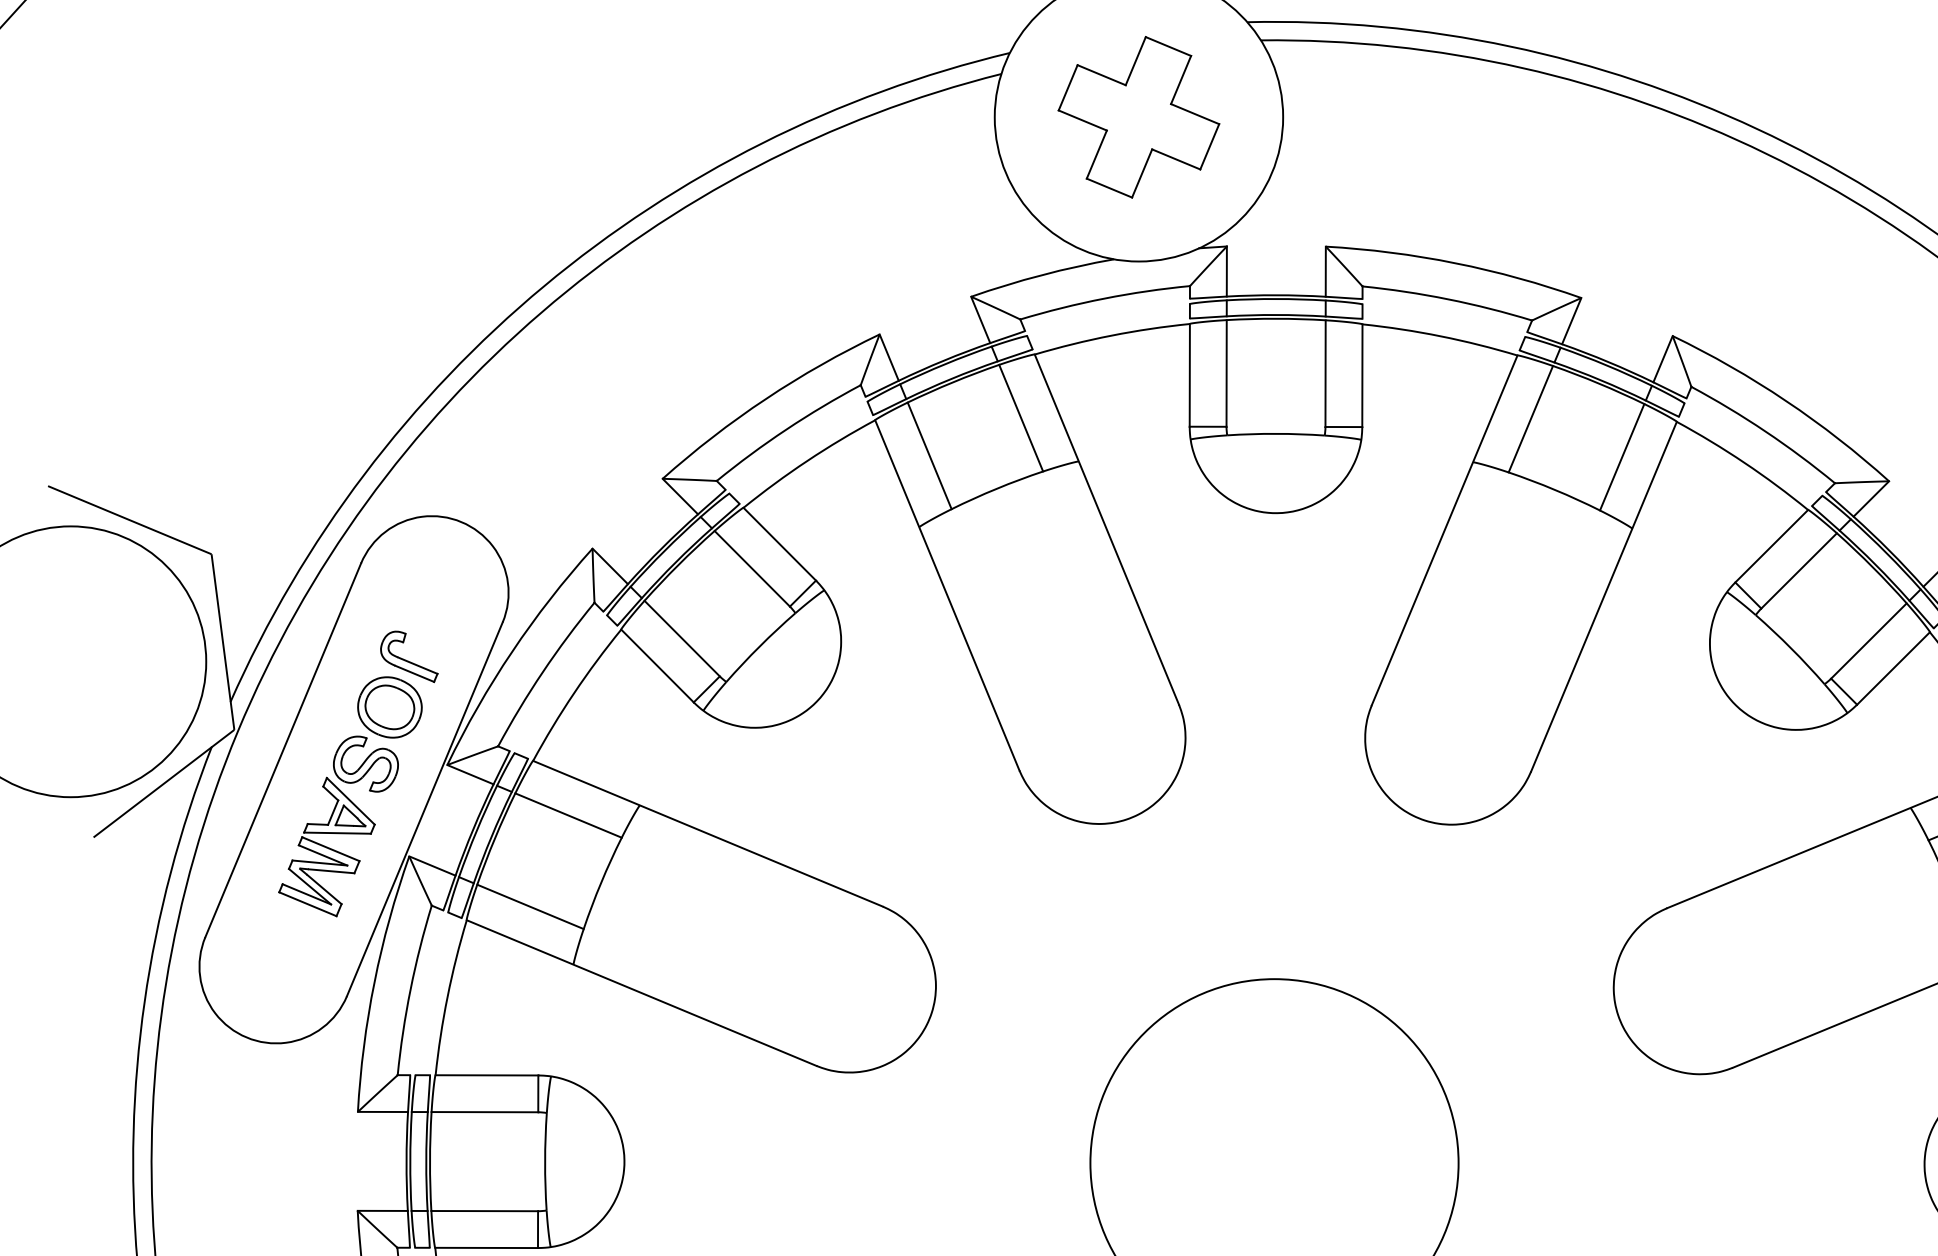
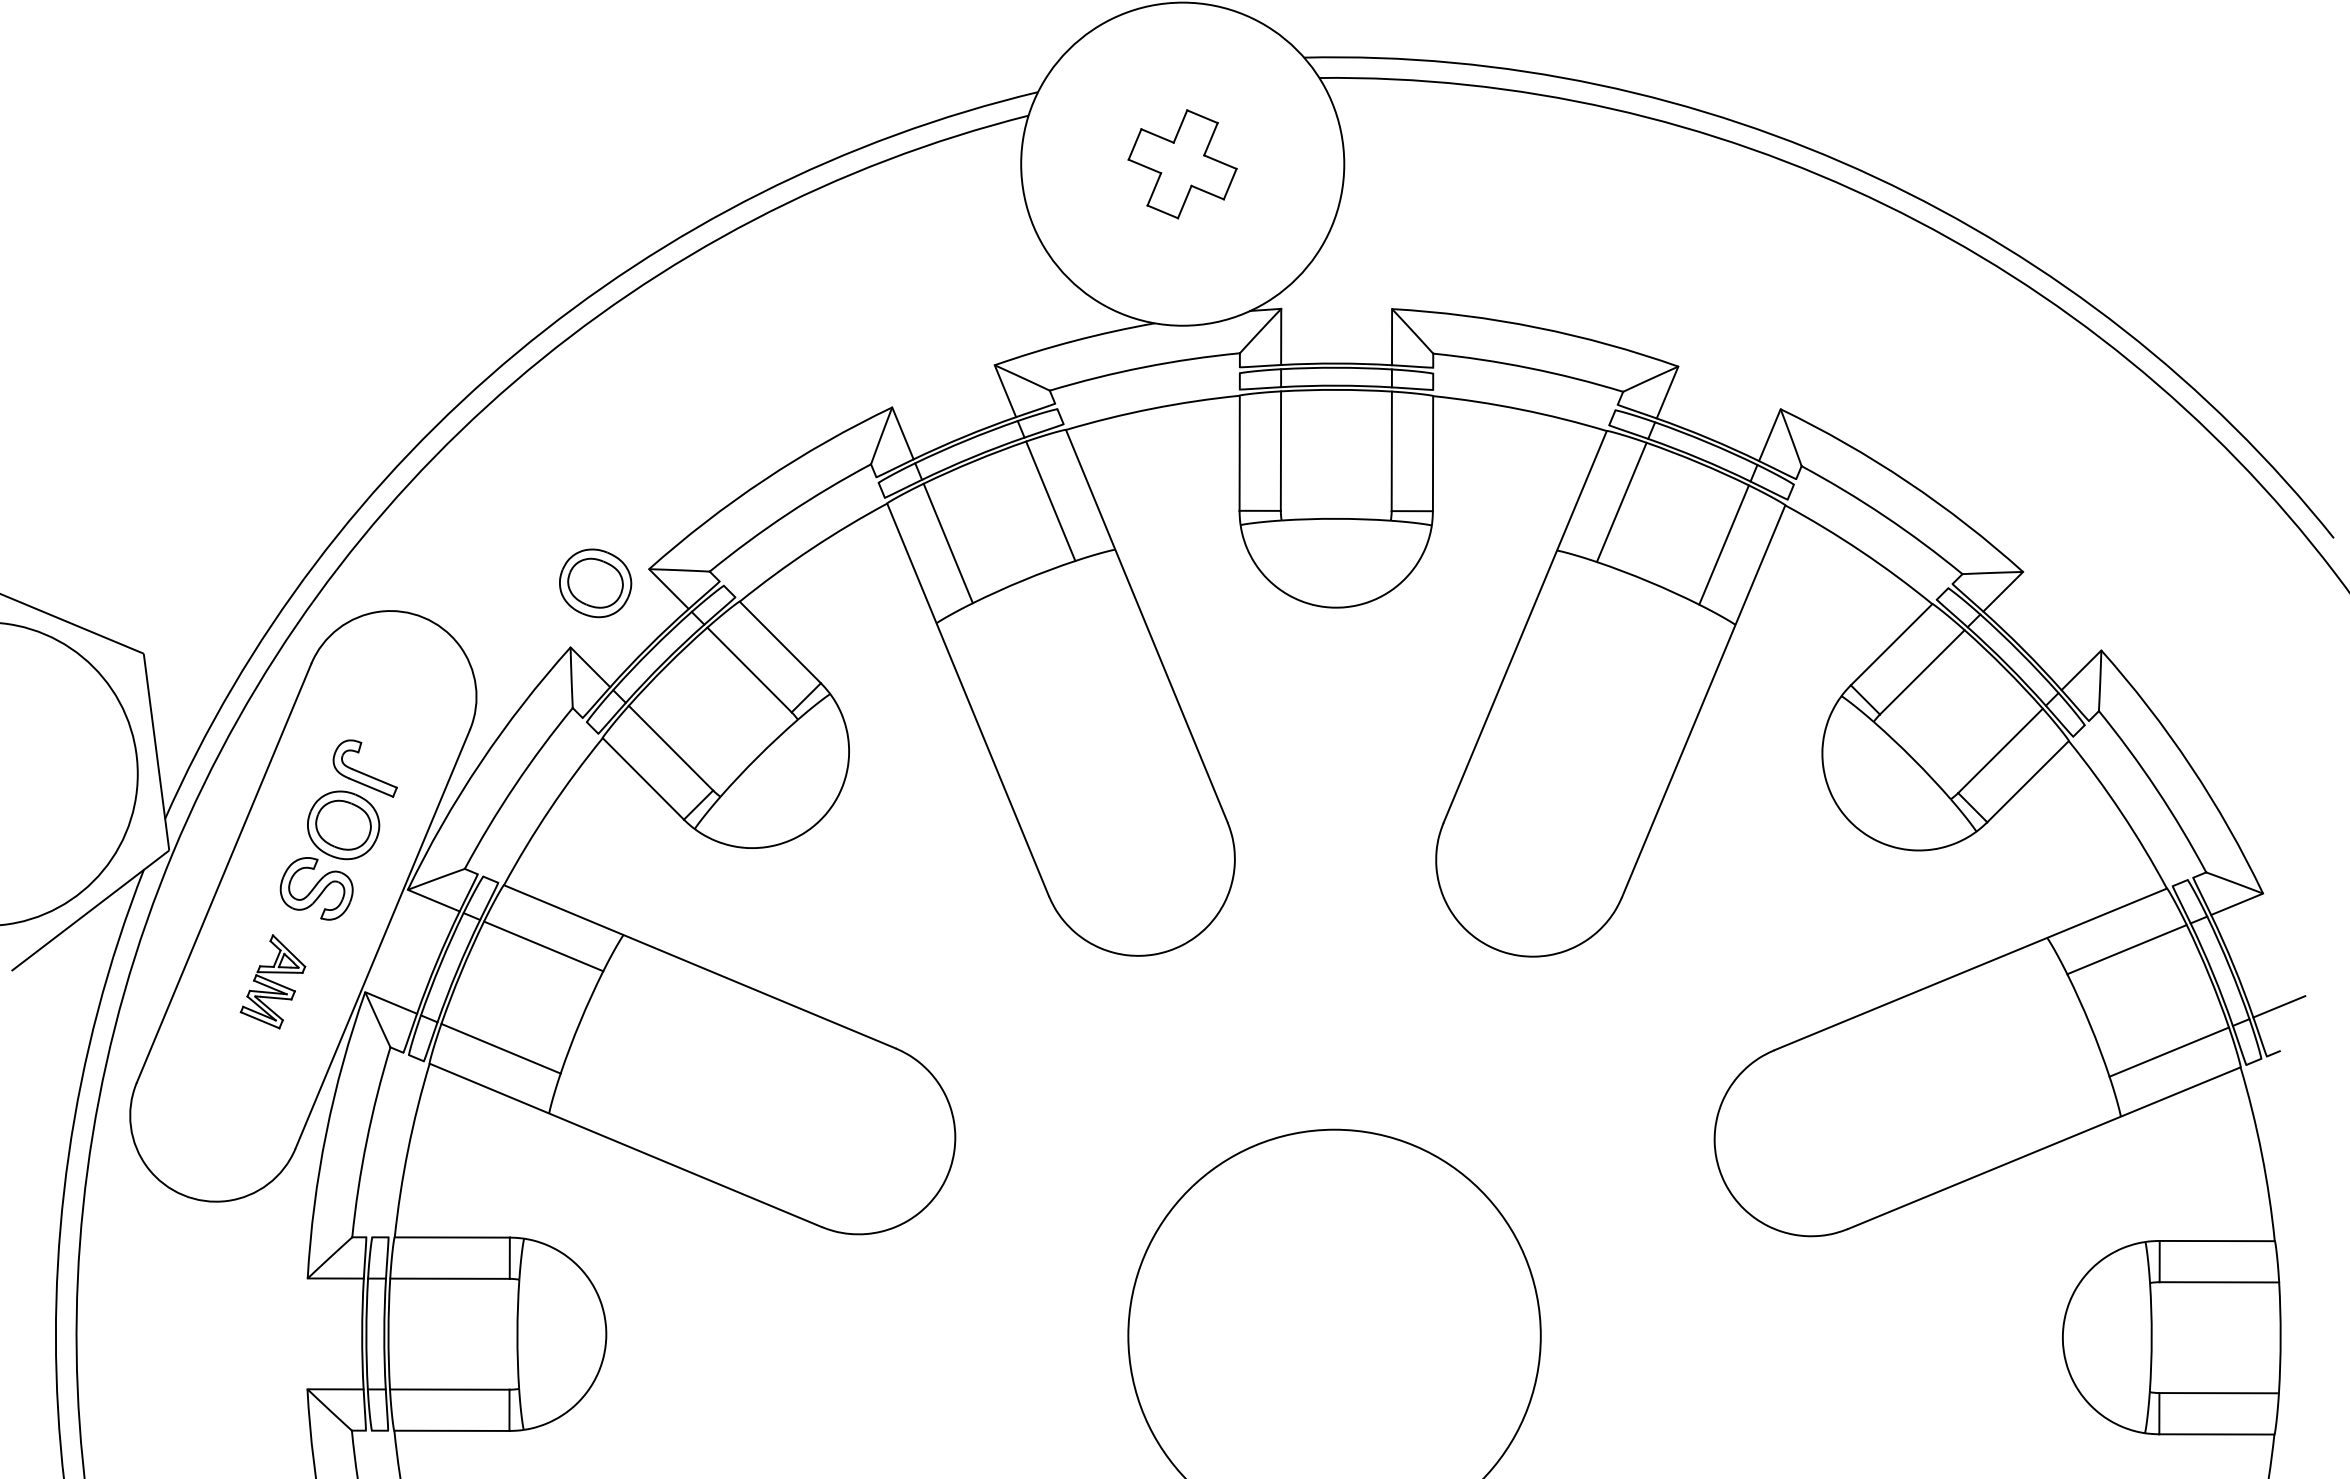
part: (1138, 117) -> (1182, 164), size x0.6
part: (614, 491) -> (595, 583), added
part: (326, 846) -> (272, 981), size x0.6

